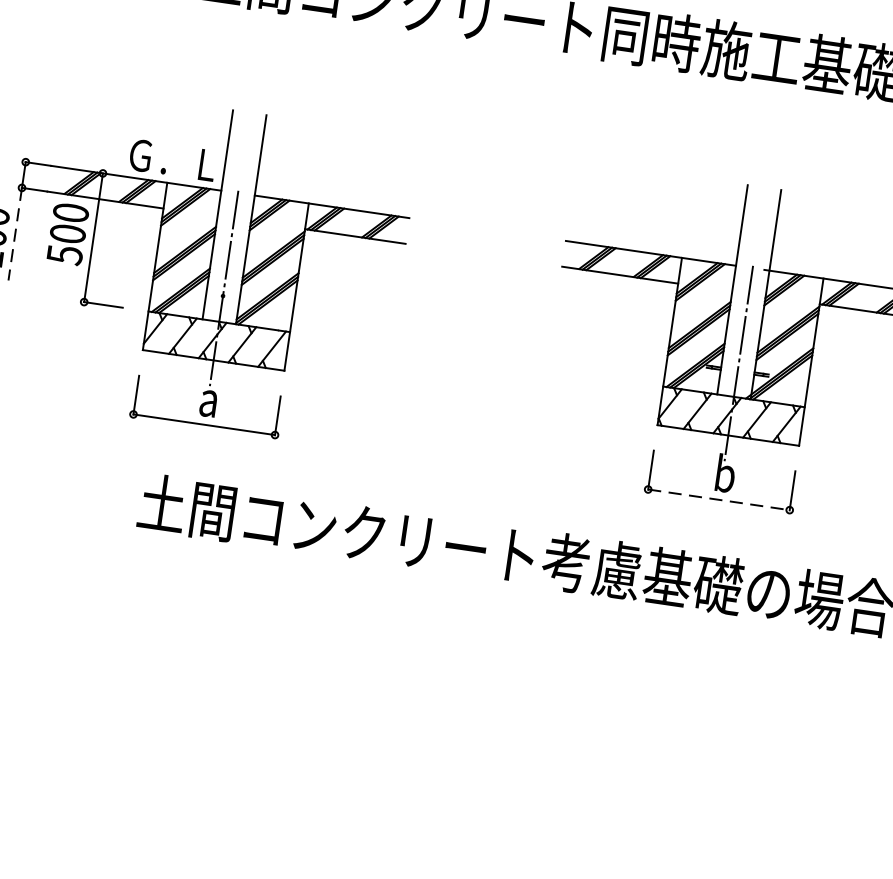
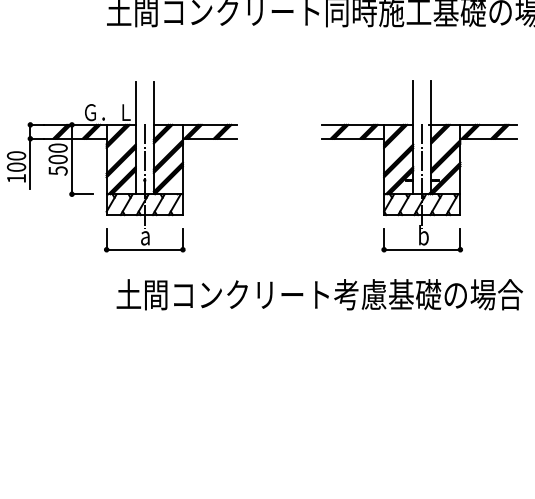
line: (15, 233) -> (30, 163), dashed -> solid
line: (719, 499) -> (422, 249), dashed -> solid

